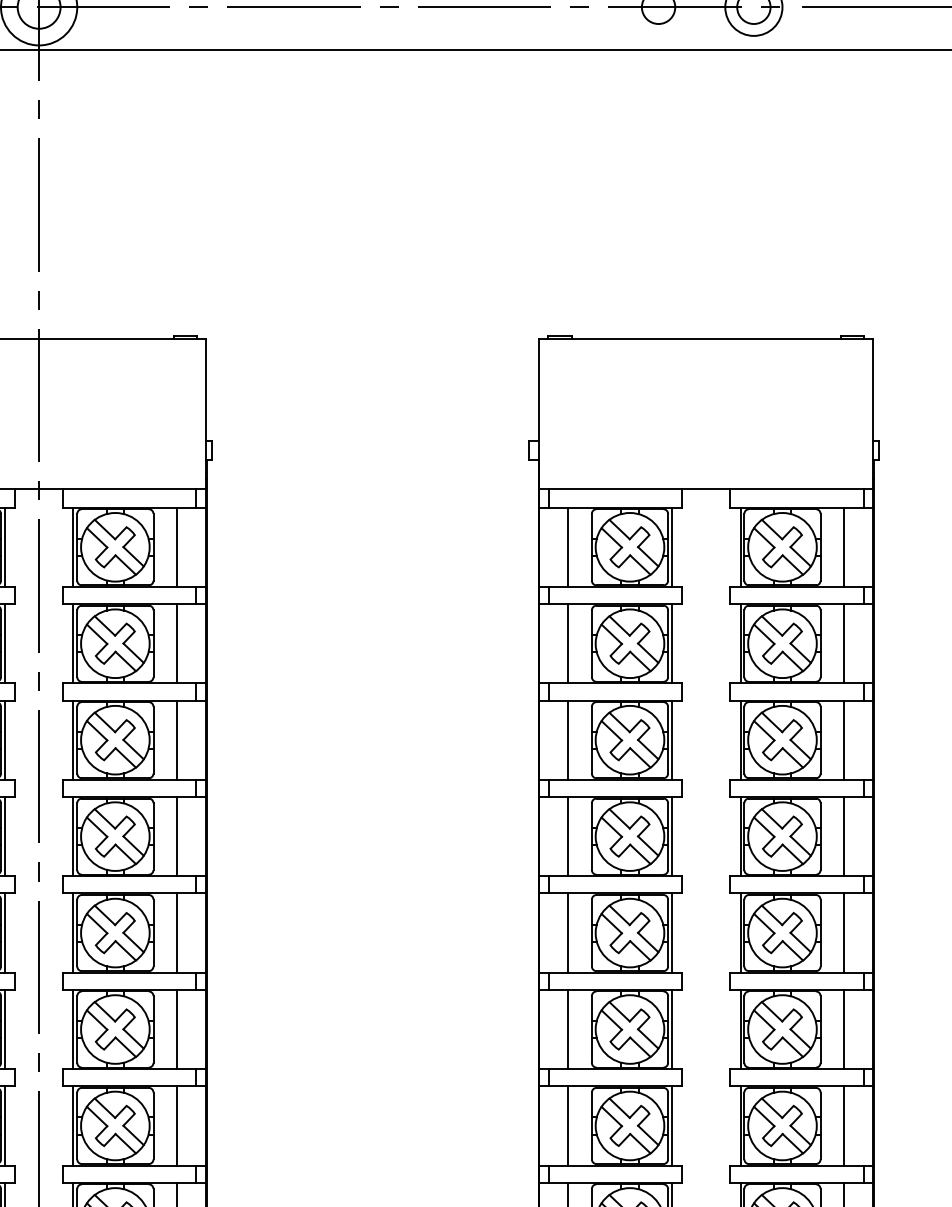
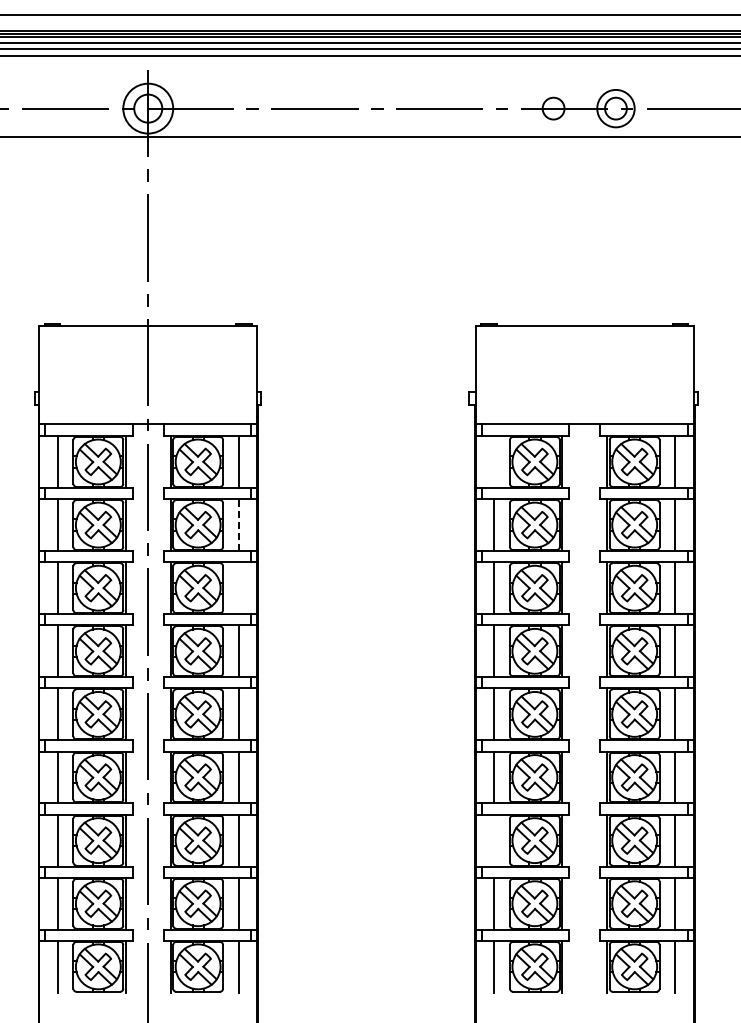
line: (568, 546) -> (494, 461), removed
line: (177, 644) -> (238, 525), solid -> dashed
line: (177, 740) -> (238, 588), removed
line: (568, 1125) -> (494, 840), removed

